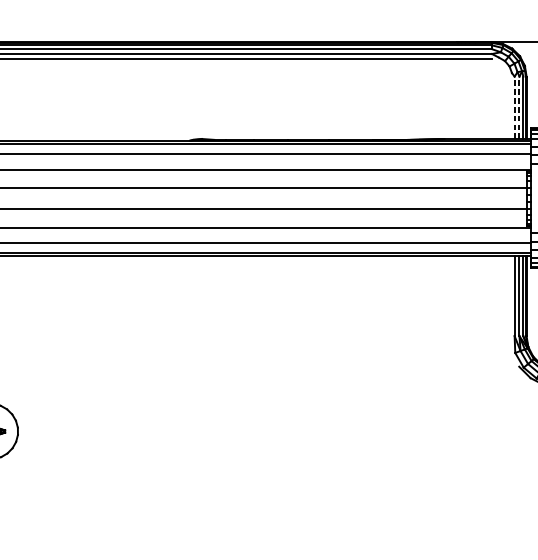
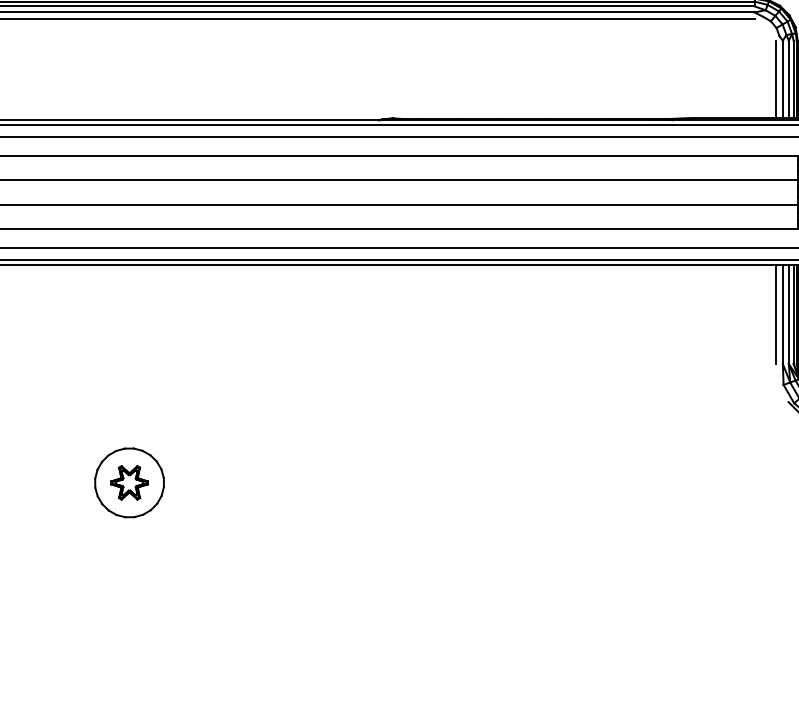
line: (509, 107) -> (776, 79), added
line: (514, 107) -> (782, 79), dashed -> solid
line: (519, 107) -> (788, 79), dashed -> solid
line: (509, 296) -> (776, 314), added

